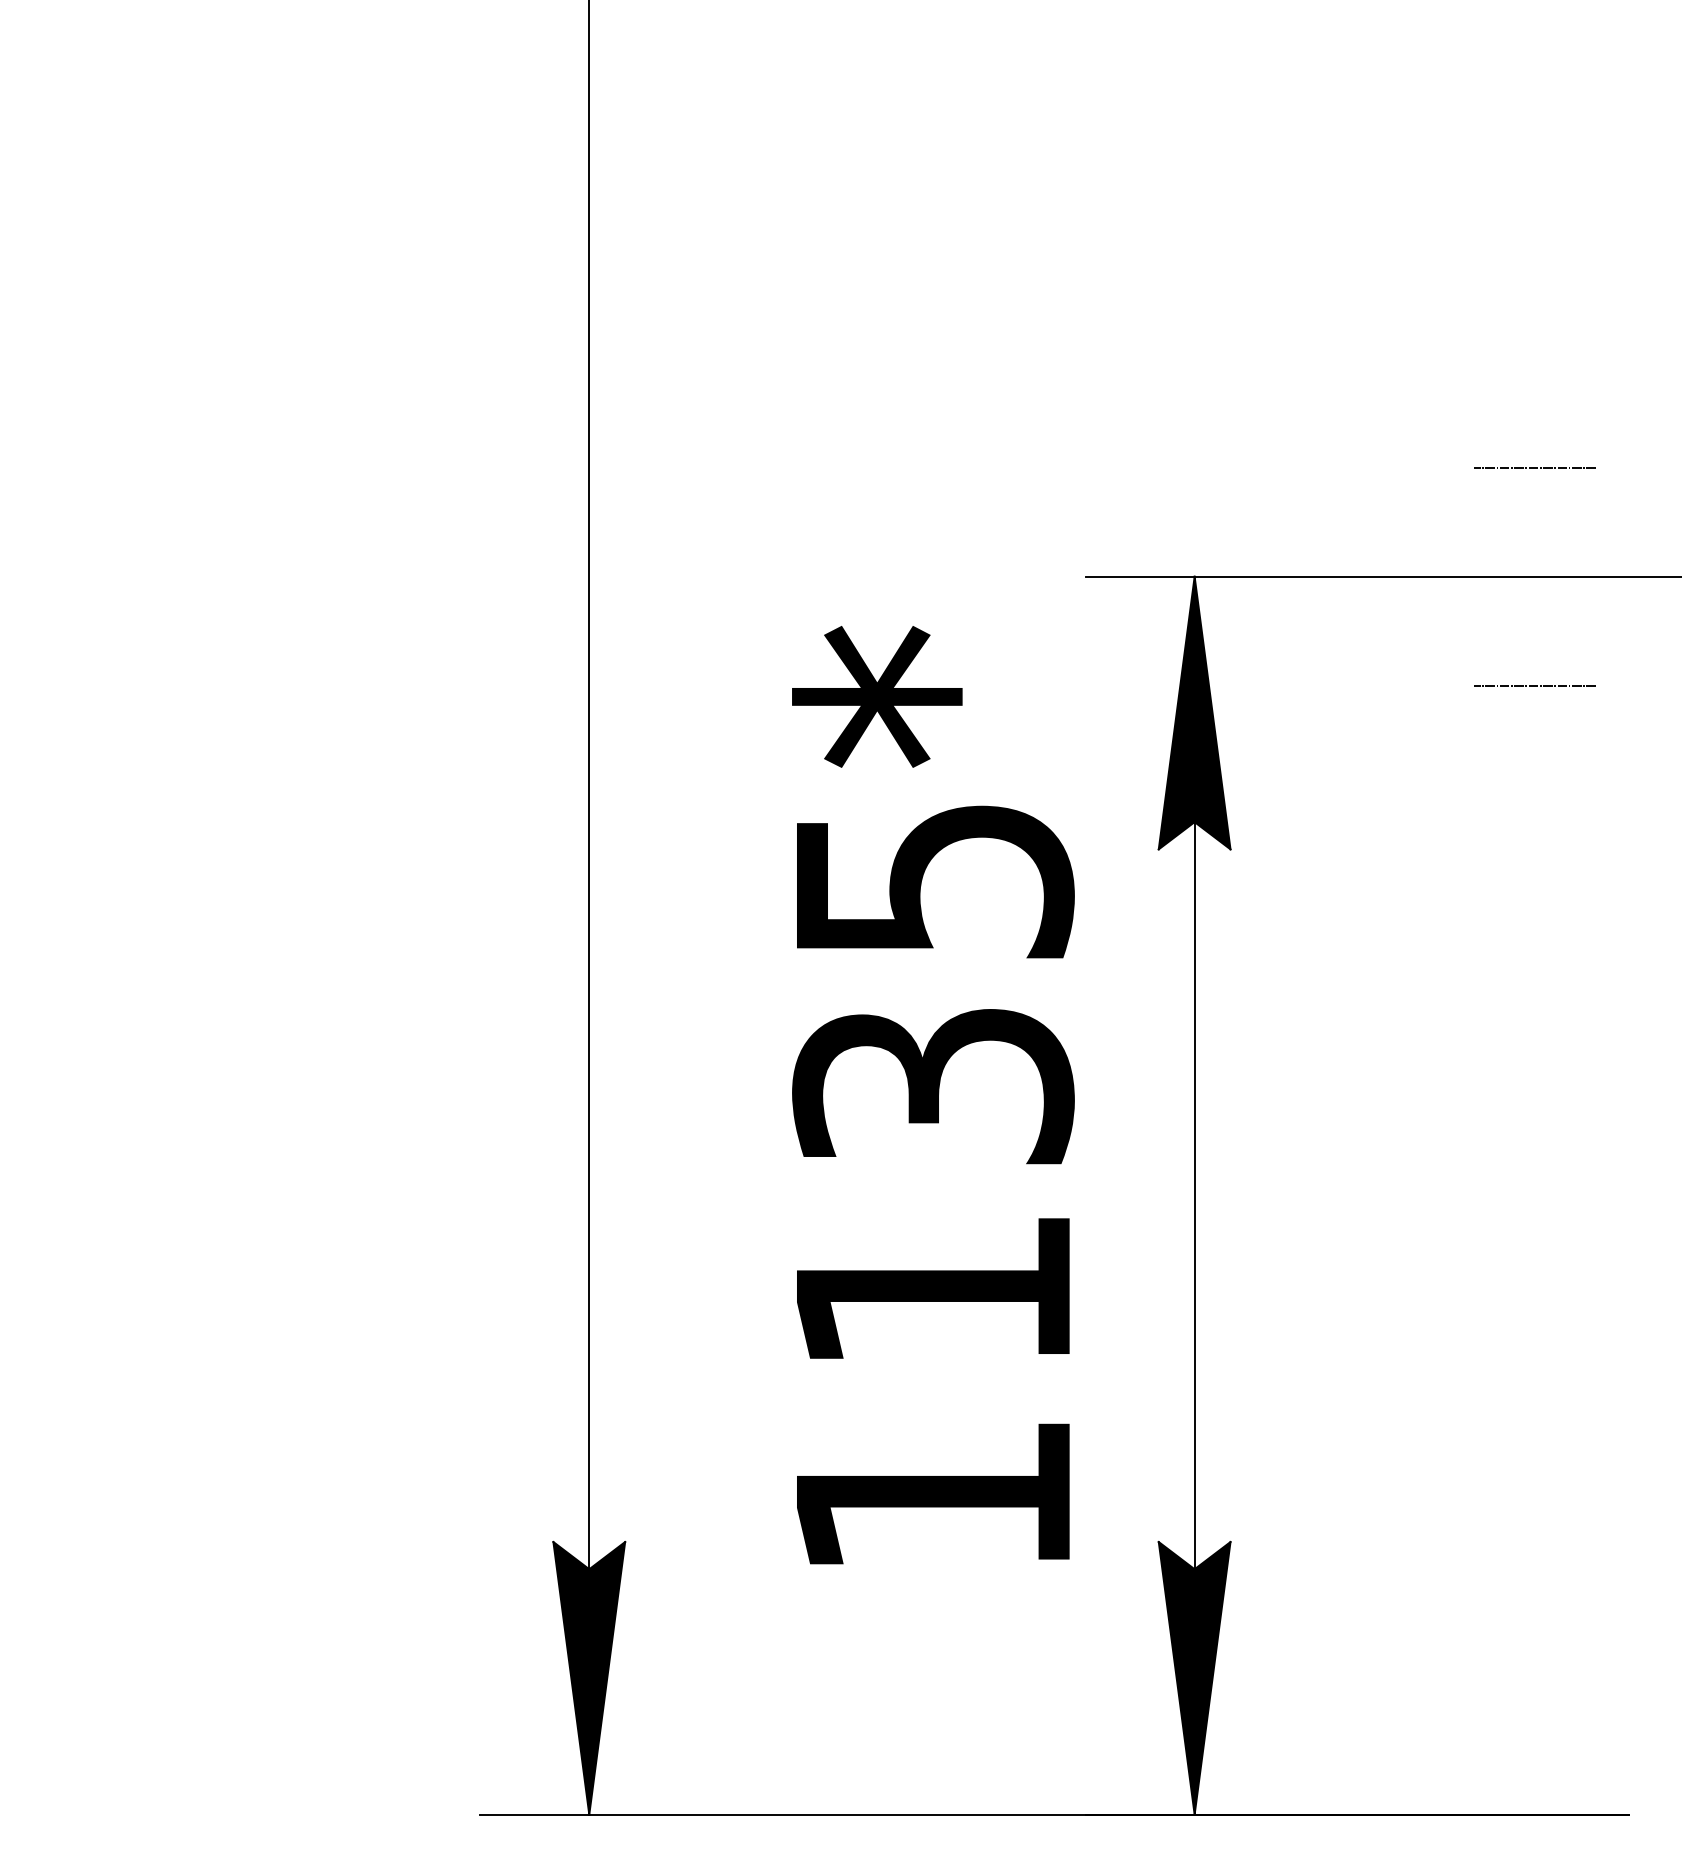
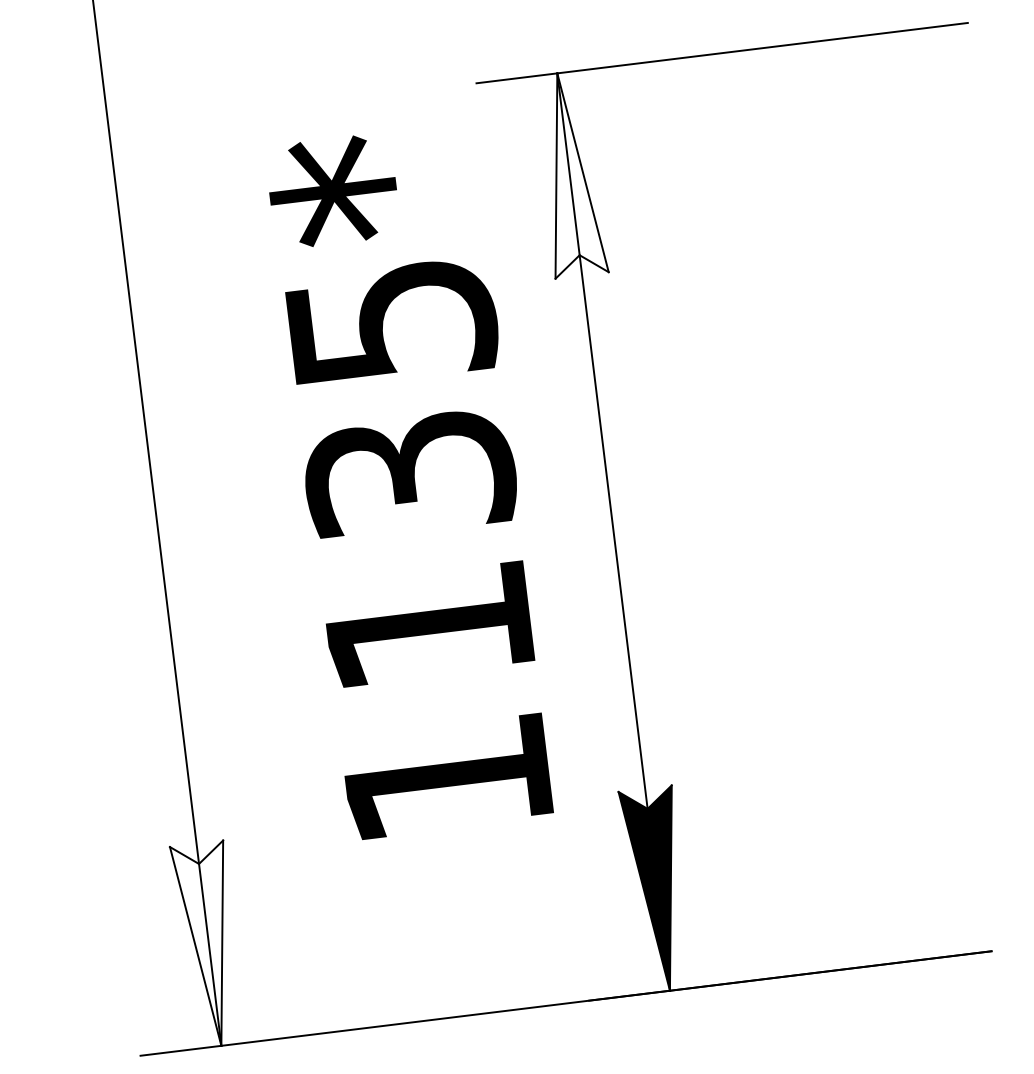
line: (1534, 685) -> (819, 123), removed
fill: (1194, 712) -> (569, 174), removed
fill: (589, 1678) -> (209, 944), removed

